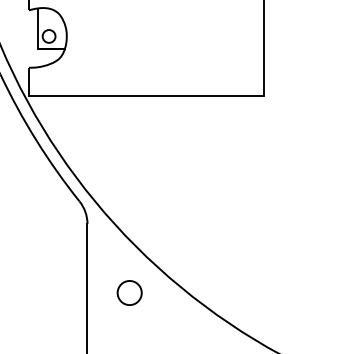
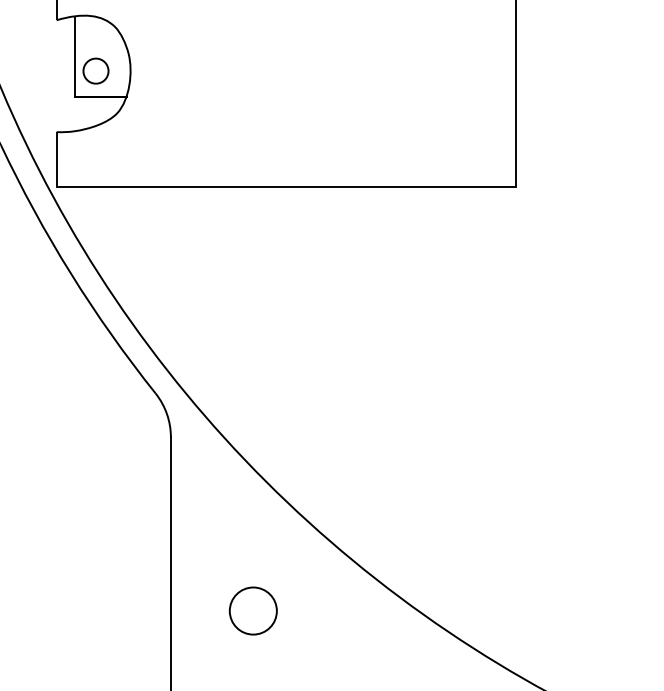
circle: (129, 292) -> (252, 610), moved

